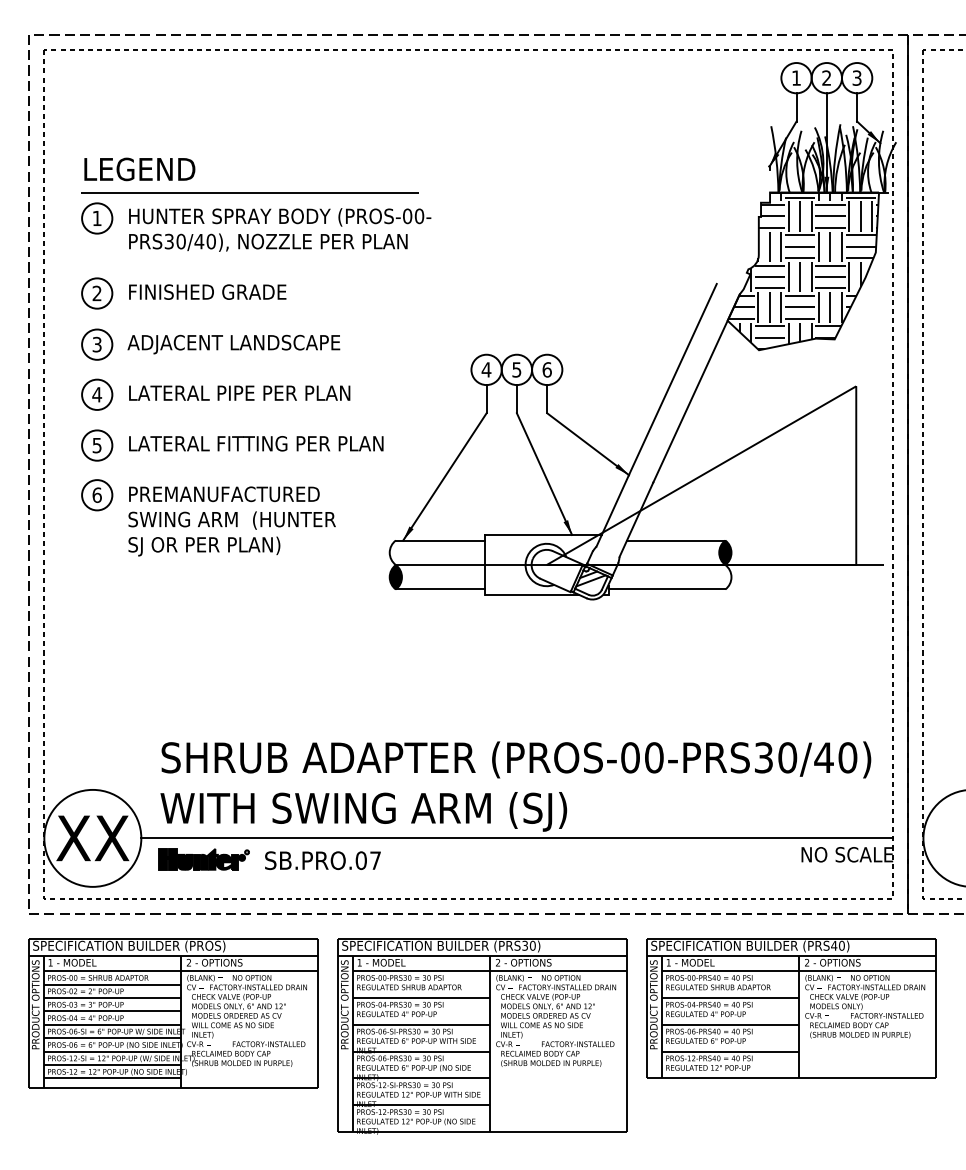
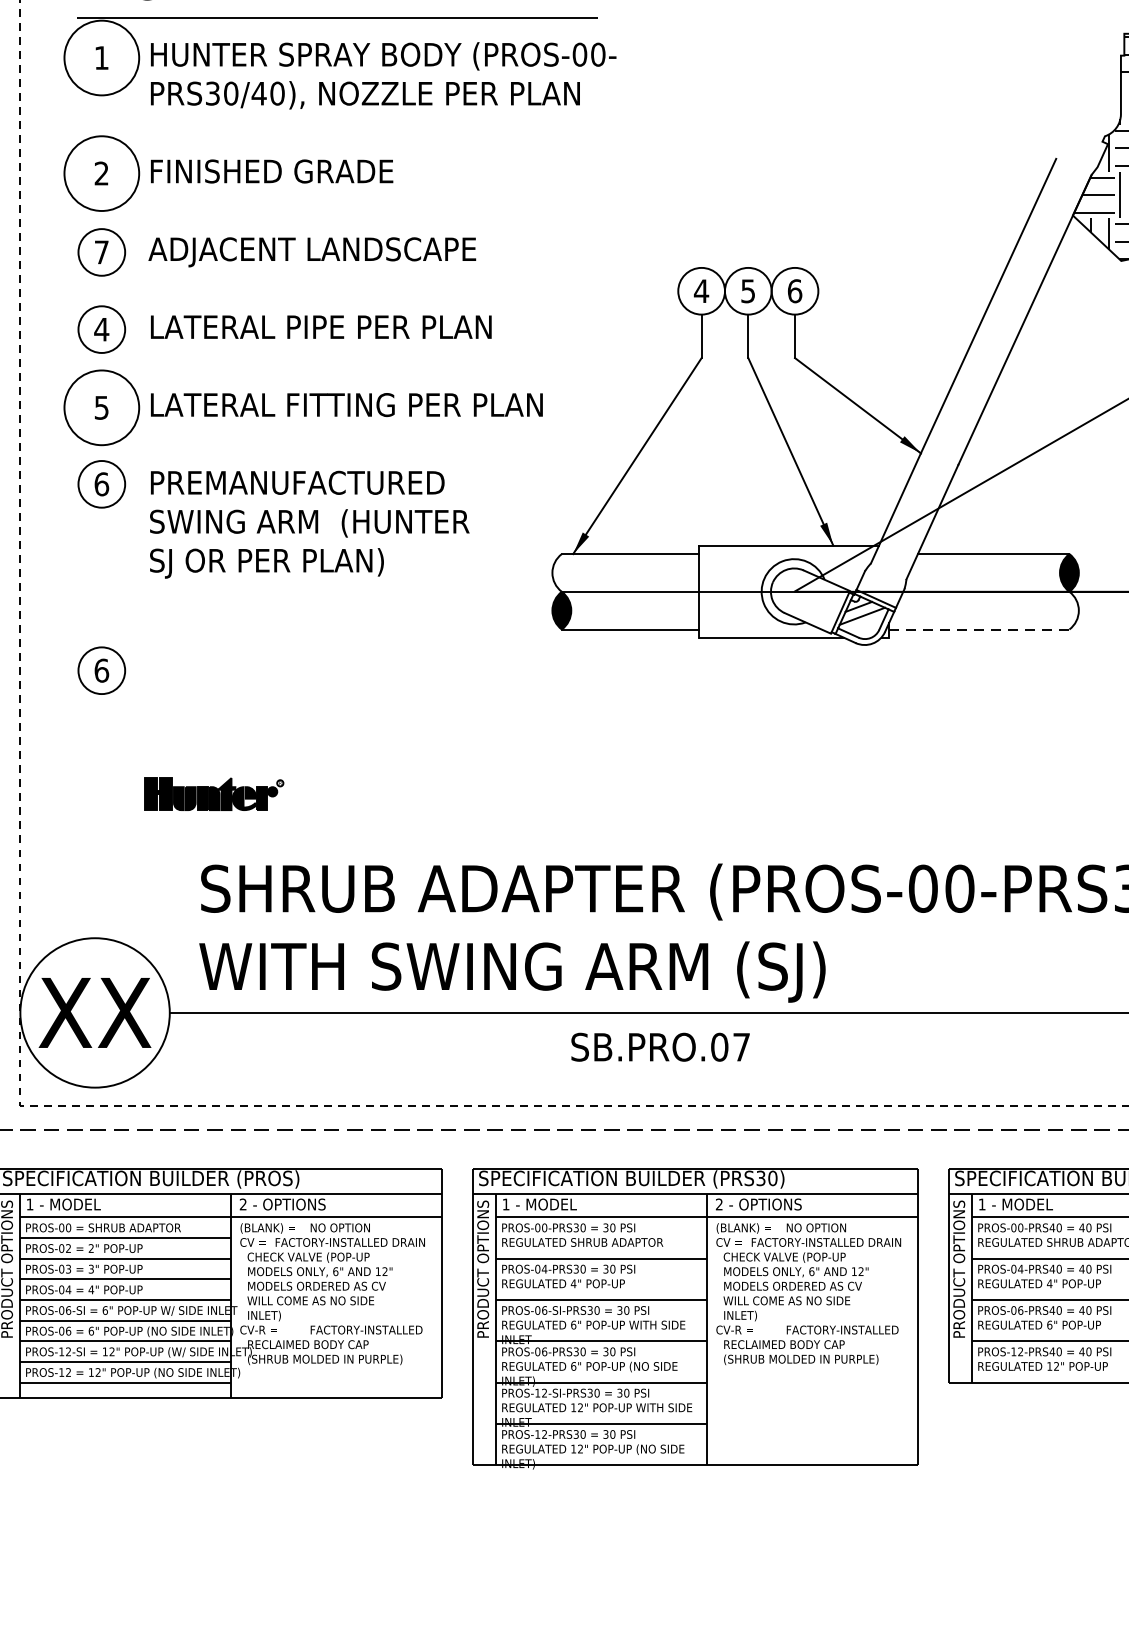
circle: (97, 218) -> (102, 58), size x1.6
circle: (97, 293) -> (102, 173), size x1.6
text: (96, 344) -> (100, 252), 3 -> 7
circle: (97, 445) -> (102, 407), size x1.6
line: (666, 589) -> (978, 629), solid -> dashed
part: (97, 616) -> (102, 671), added
part: (203, 859) -> (213, 794), moved
text: (322, 860) -> (659, 1046), moved

